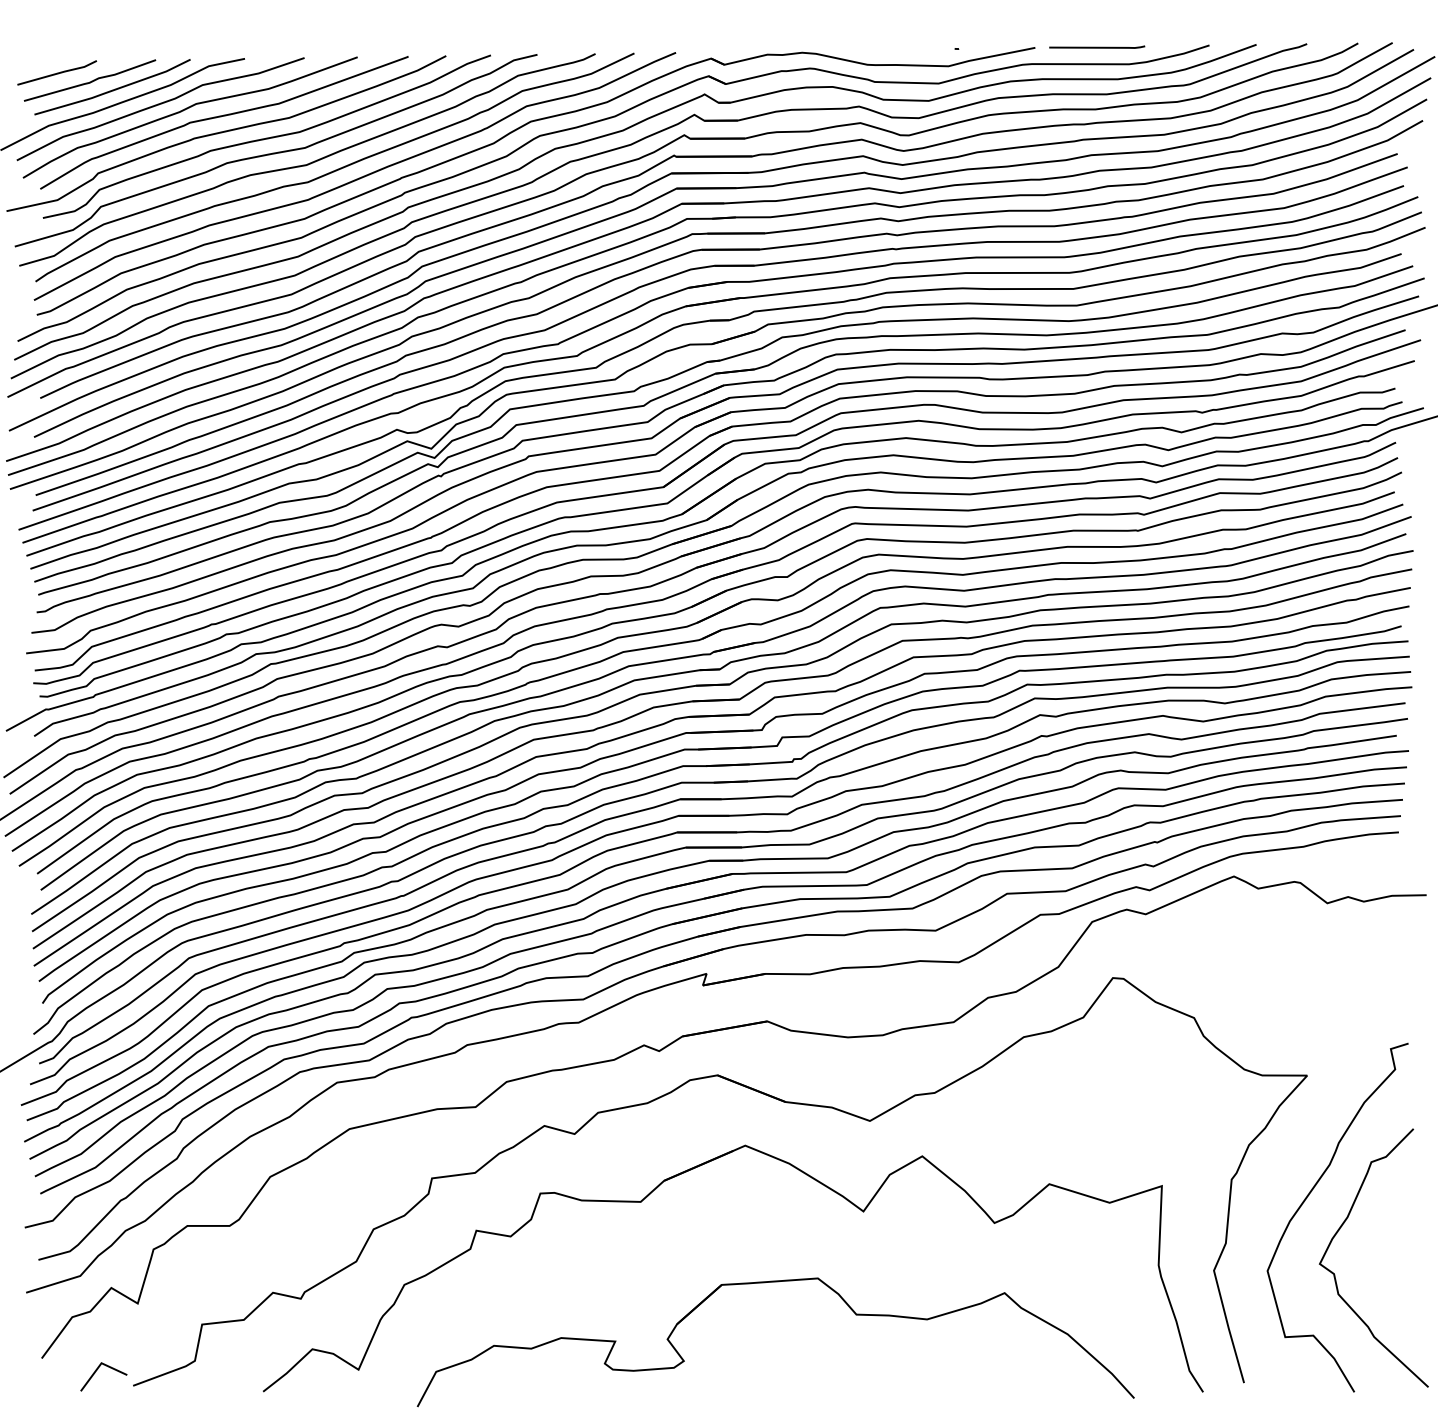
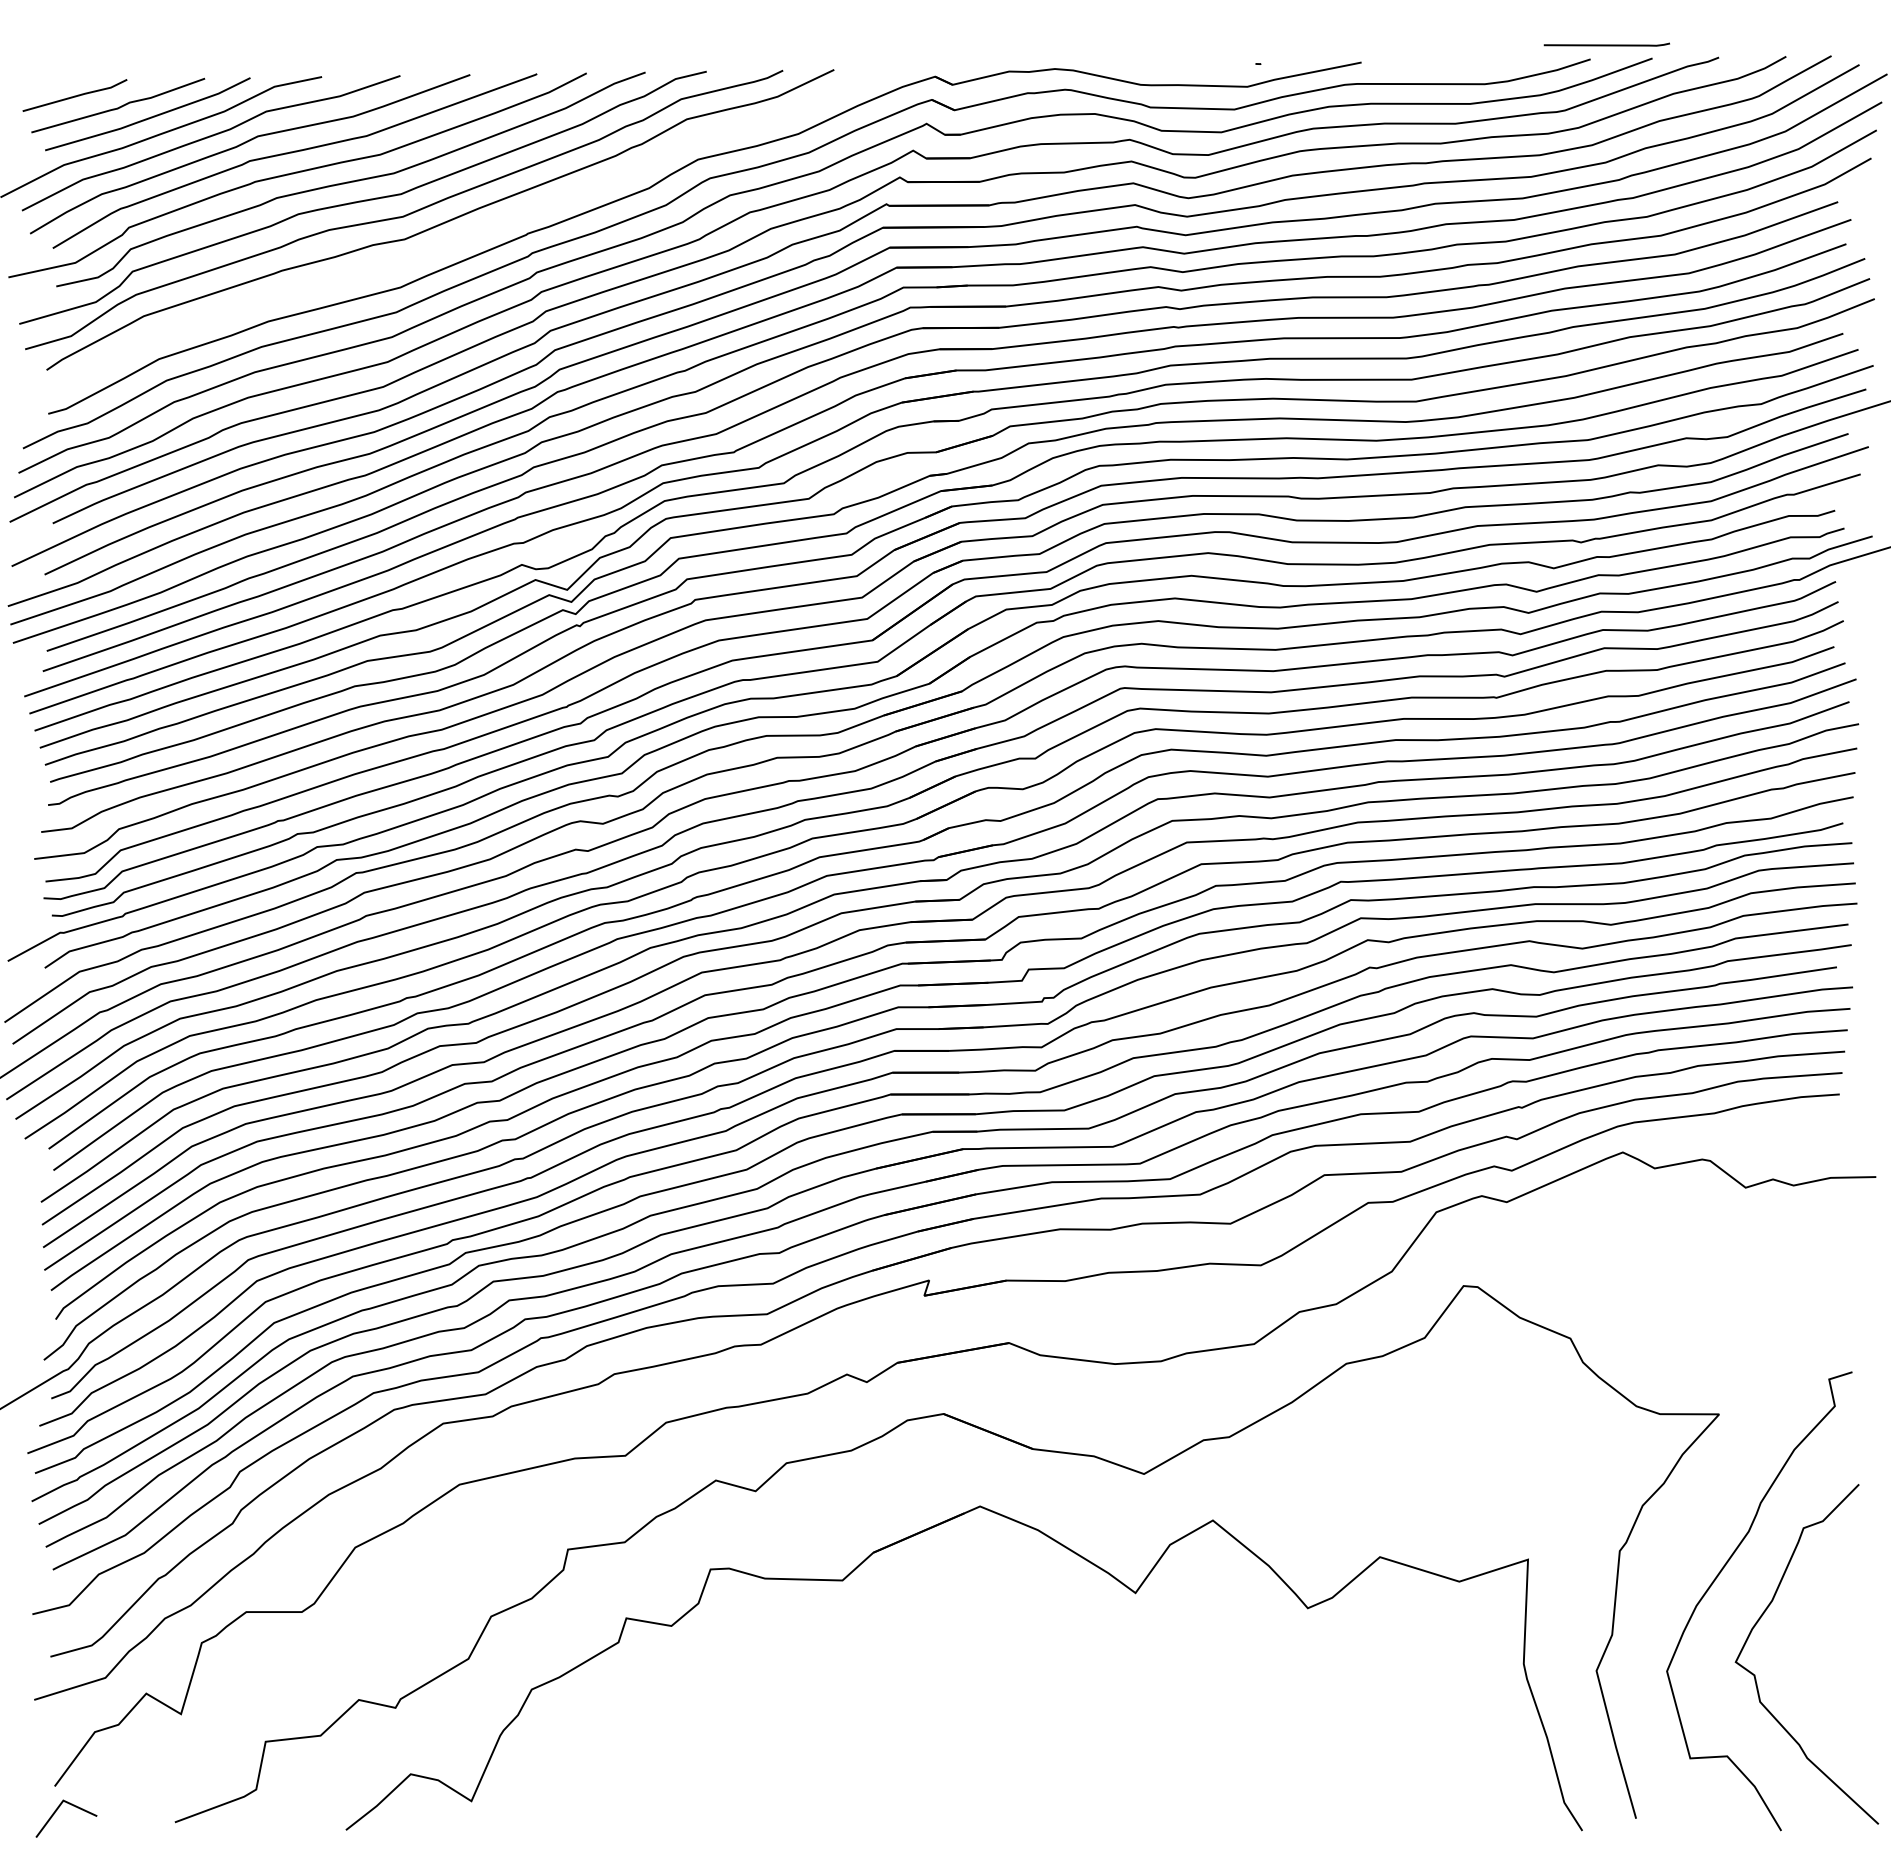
line: (1096, 47) -> (1606, 44), moved
curve: (355, 179) -> (467, 235), removed
part: (774, 1282) -> (1018, 1686), removed
line: (97, 1370) -> (57, 1810), moved

